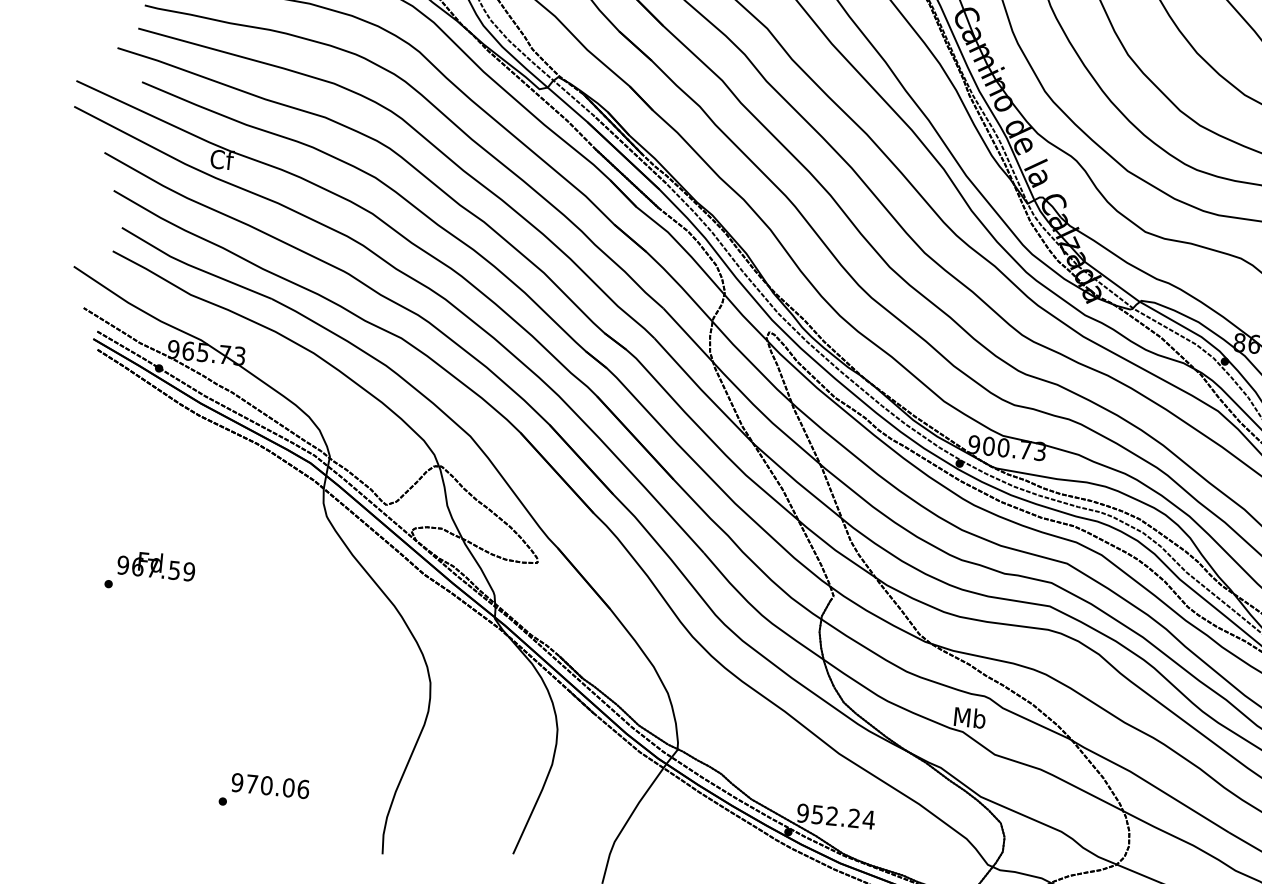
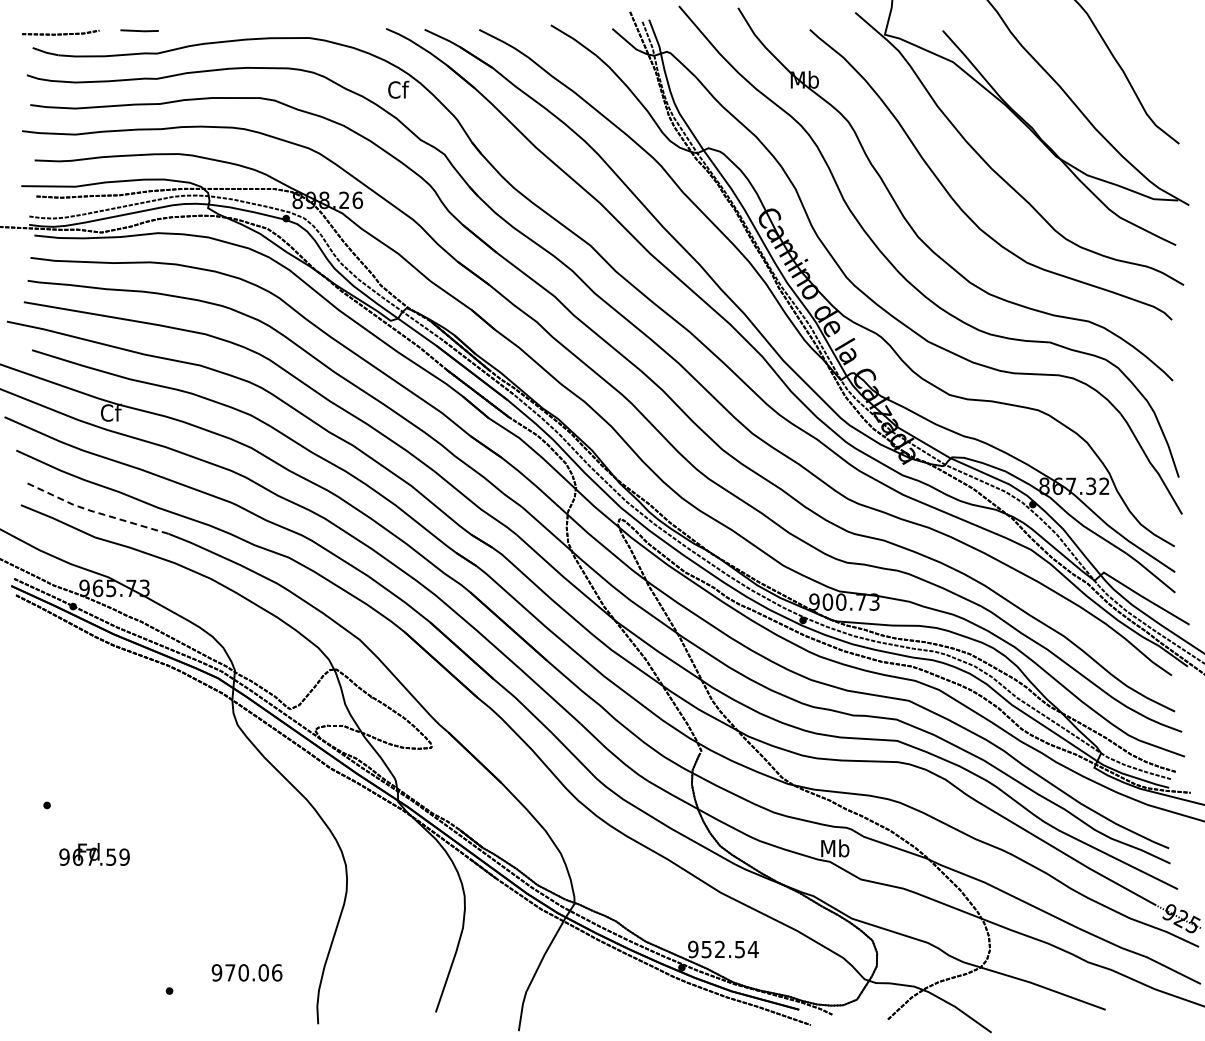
line: (192, 266) -> (94, 511), solid -> dashed
text: (156, 565) -> (94, 854), moved
text: (269, 785) -> (246, 972), moved
text: (853, 818) -> (739, 949), 952.24 -> 952.54

